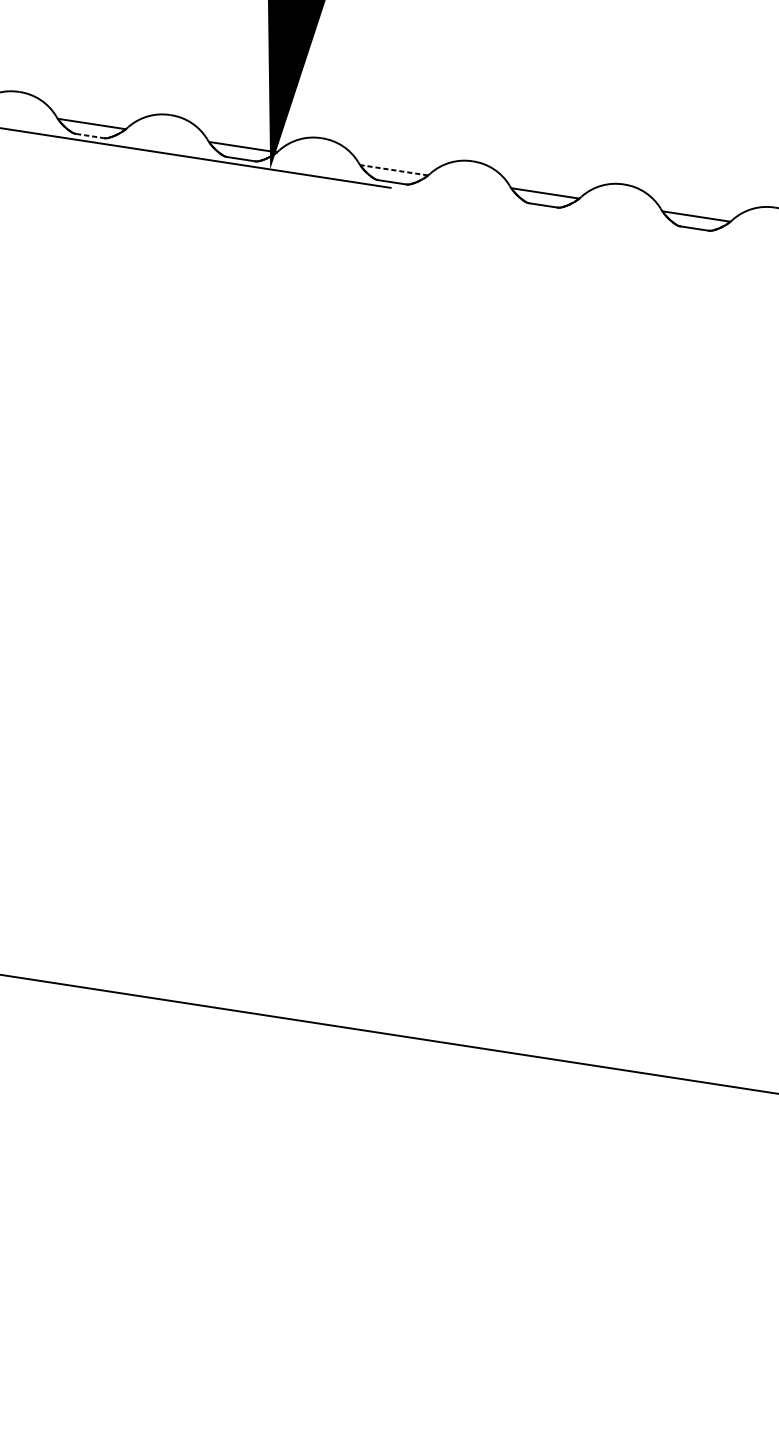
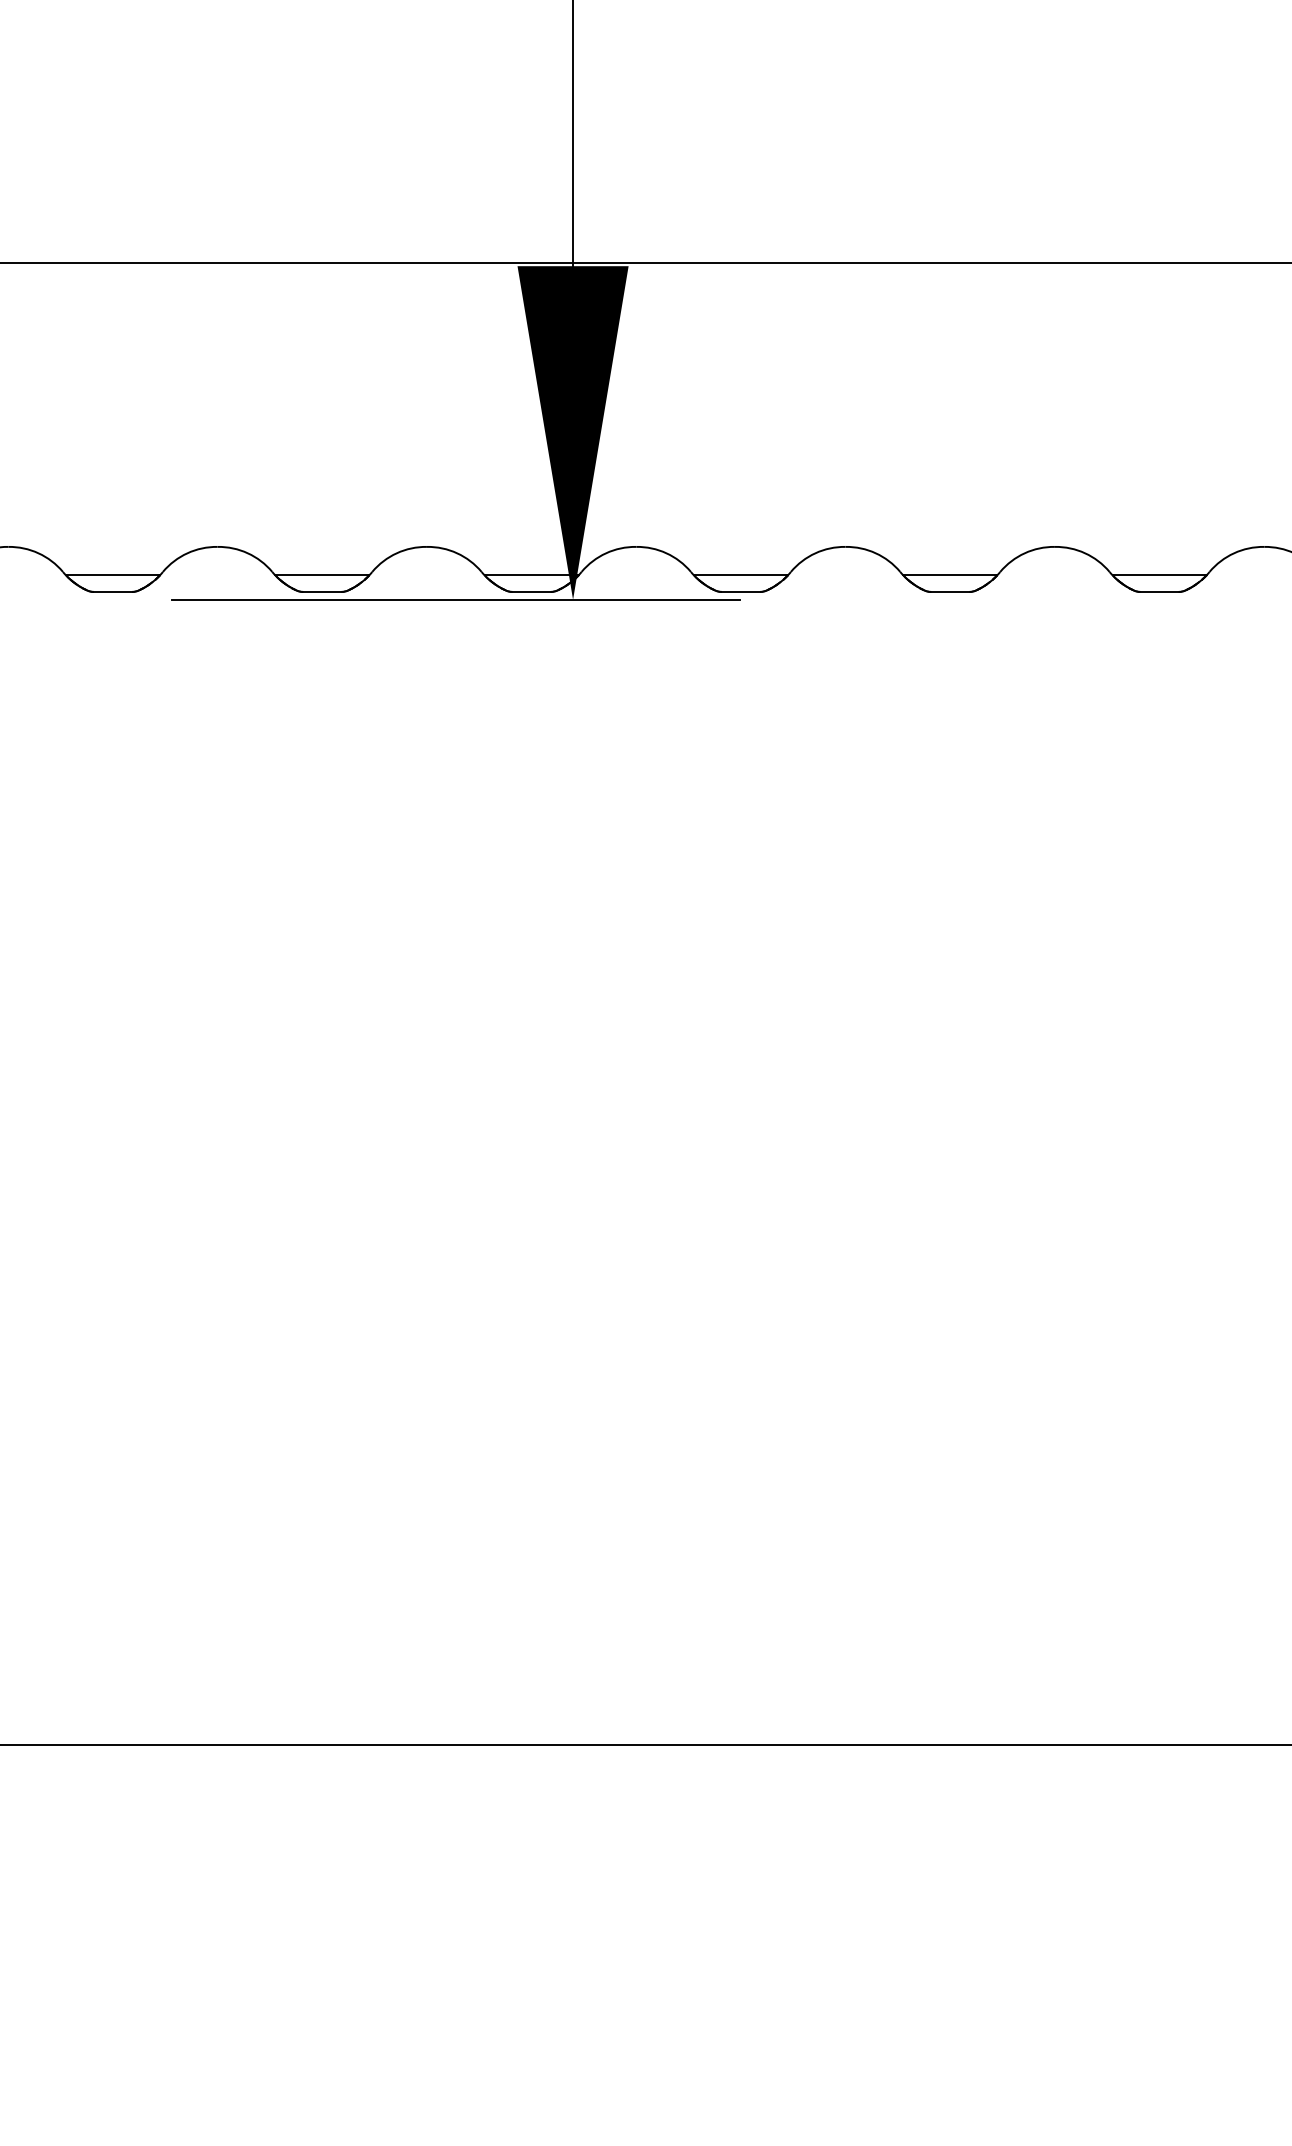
line: (90, 135) -> (322, 591), dashed -> solid
line: (393, 170) -> (740, 575), dashed -> solid

